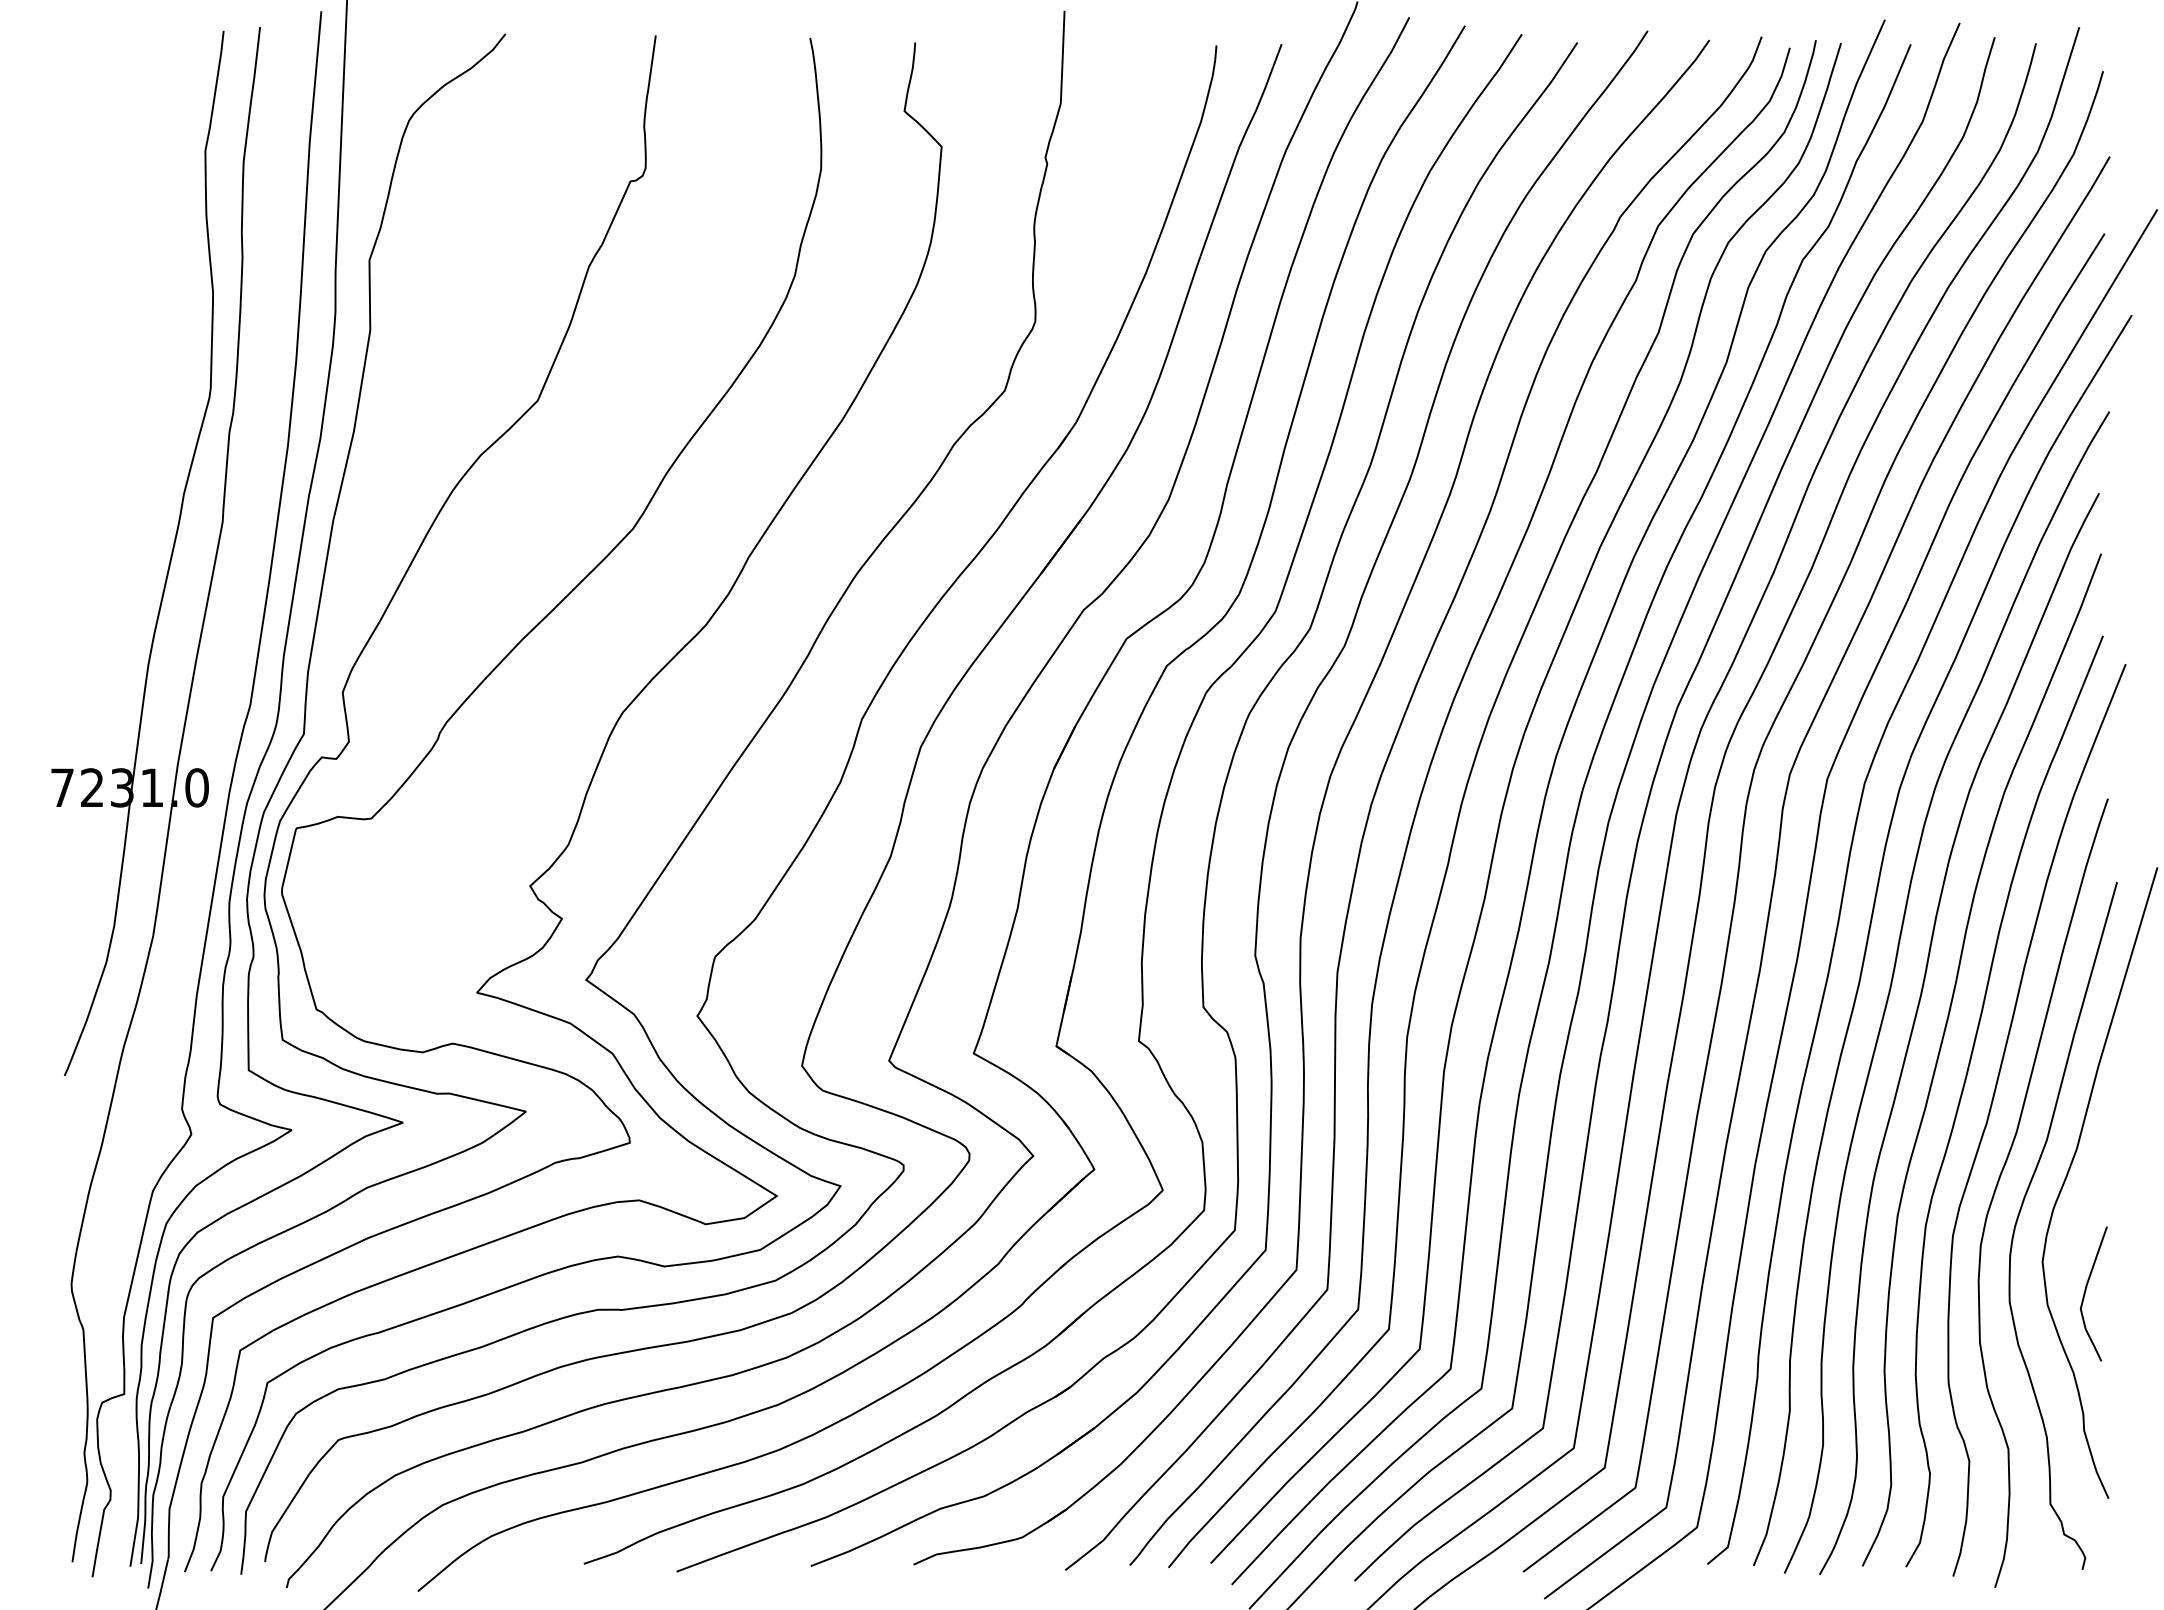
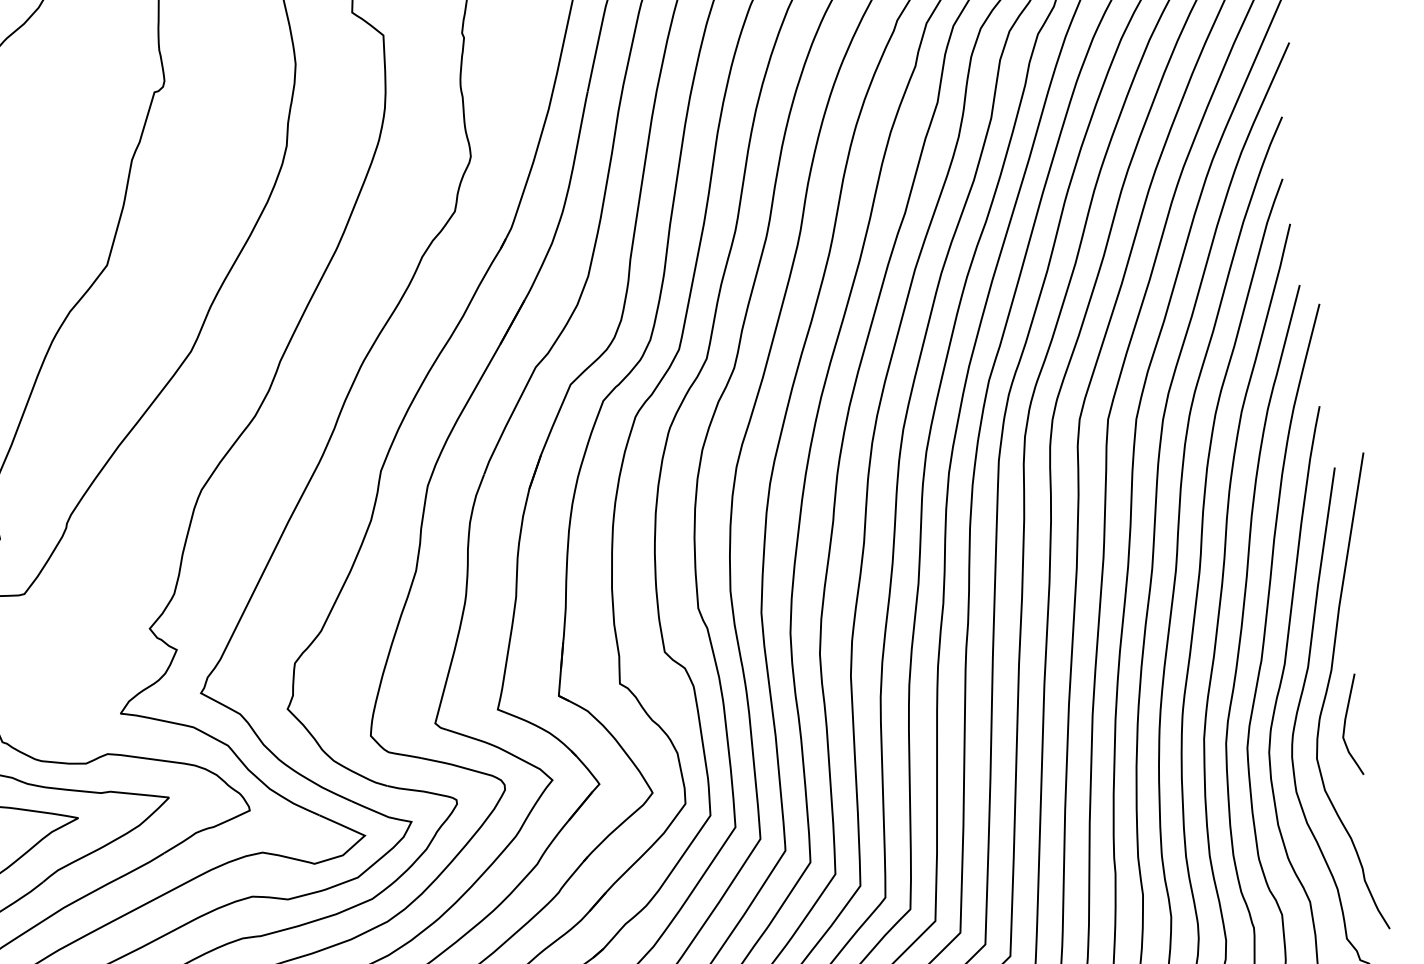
curve: (2086, 1291) -> (1345, 724), moved

